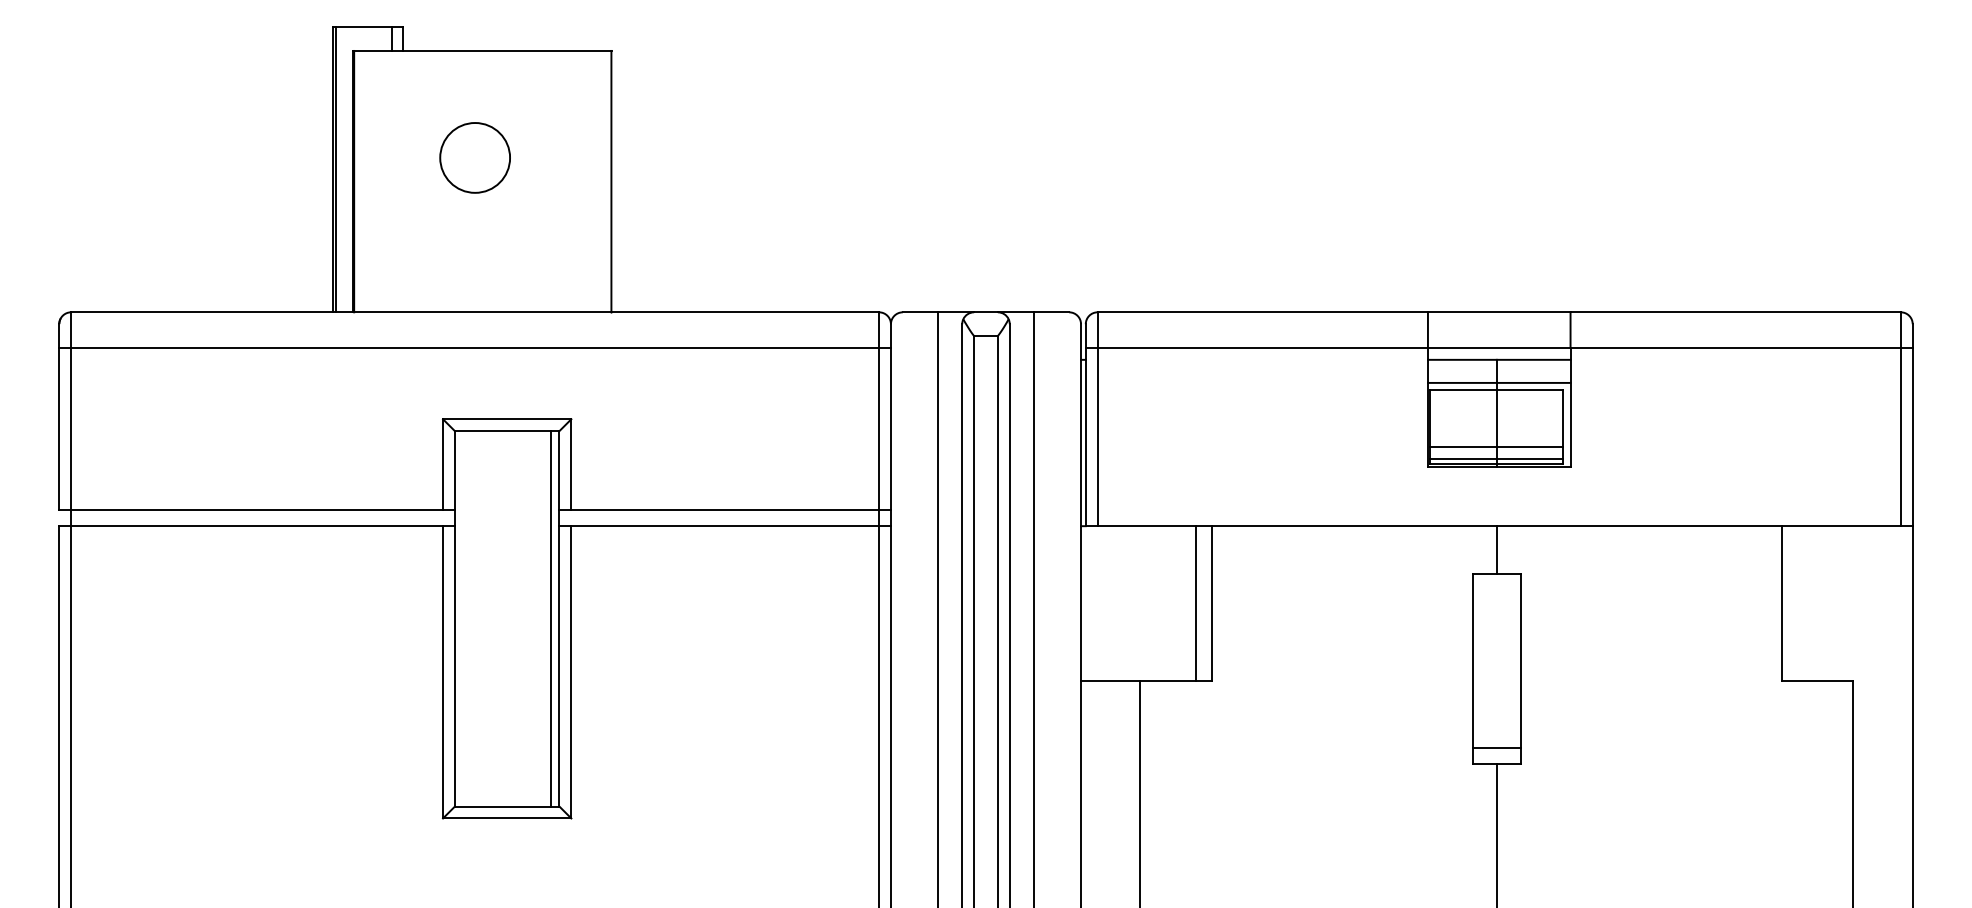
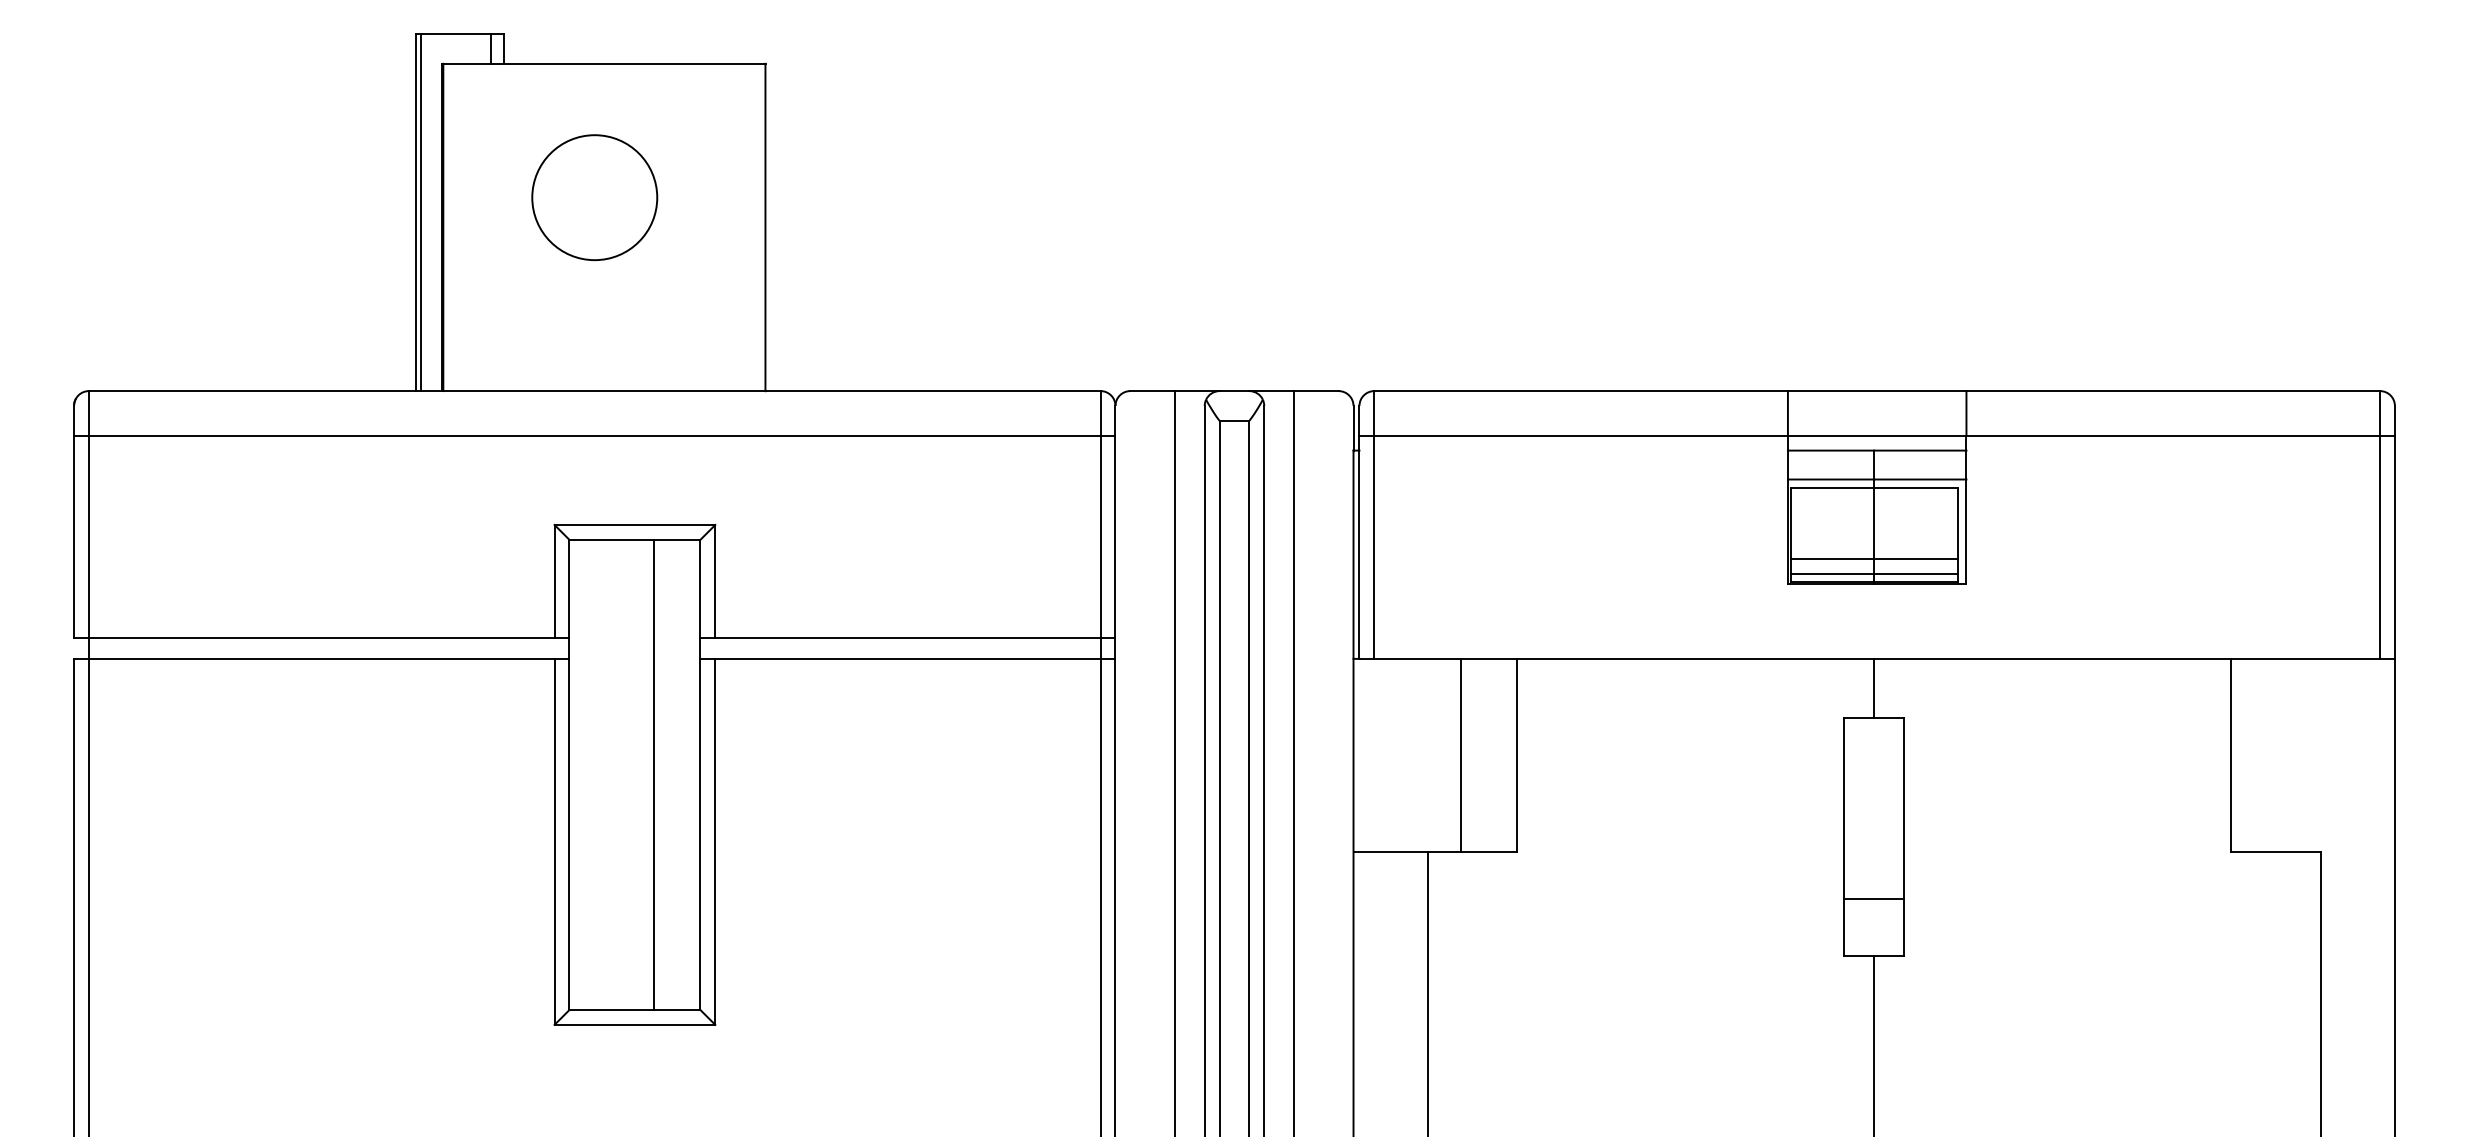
circle: (474, 157) -> (594, 197), size x1.43
line: (1196, 603) -> (1460, 755), moved
line: (551, 618) -> (654, 774), moved
line: (1496, 748) -> (1873, 899), moved

